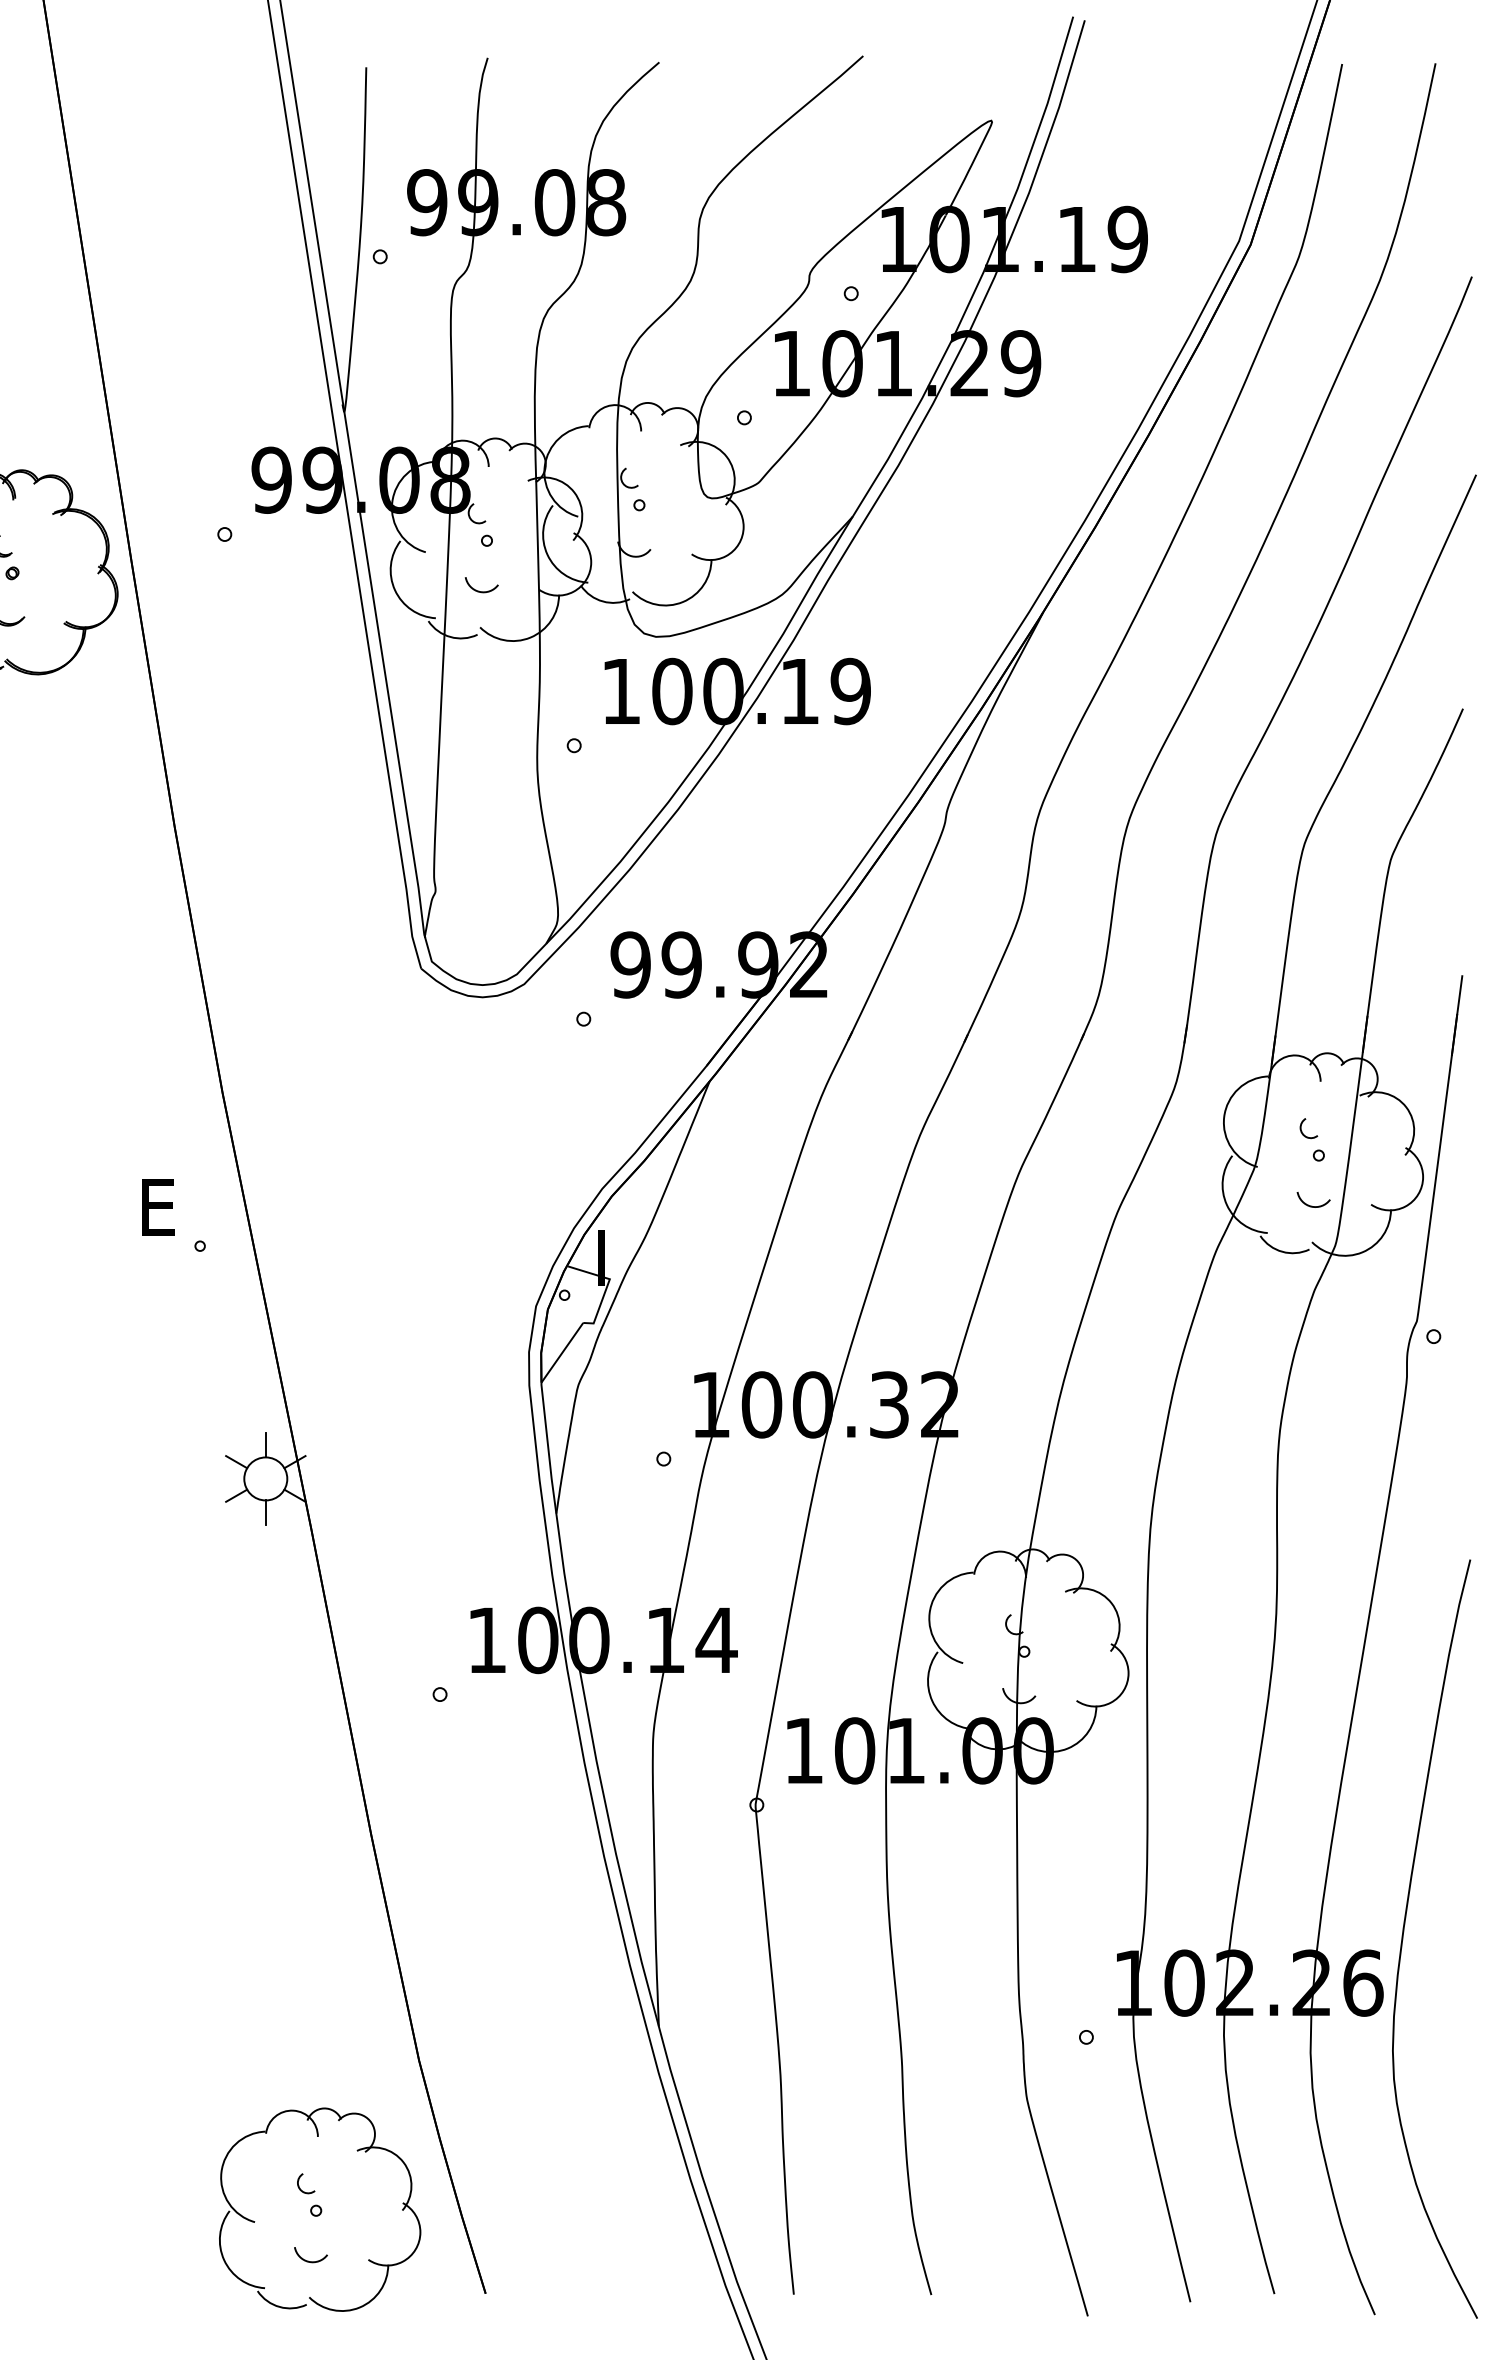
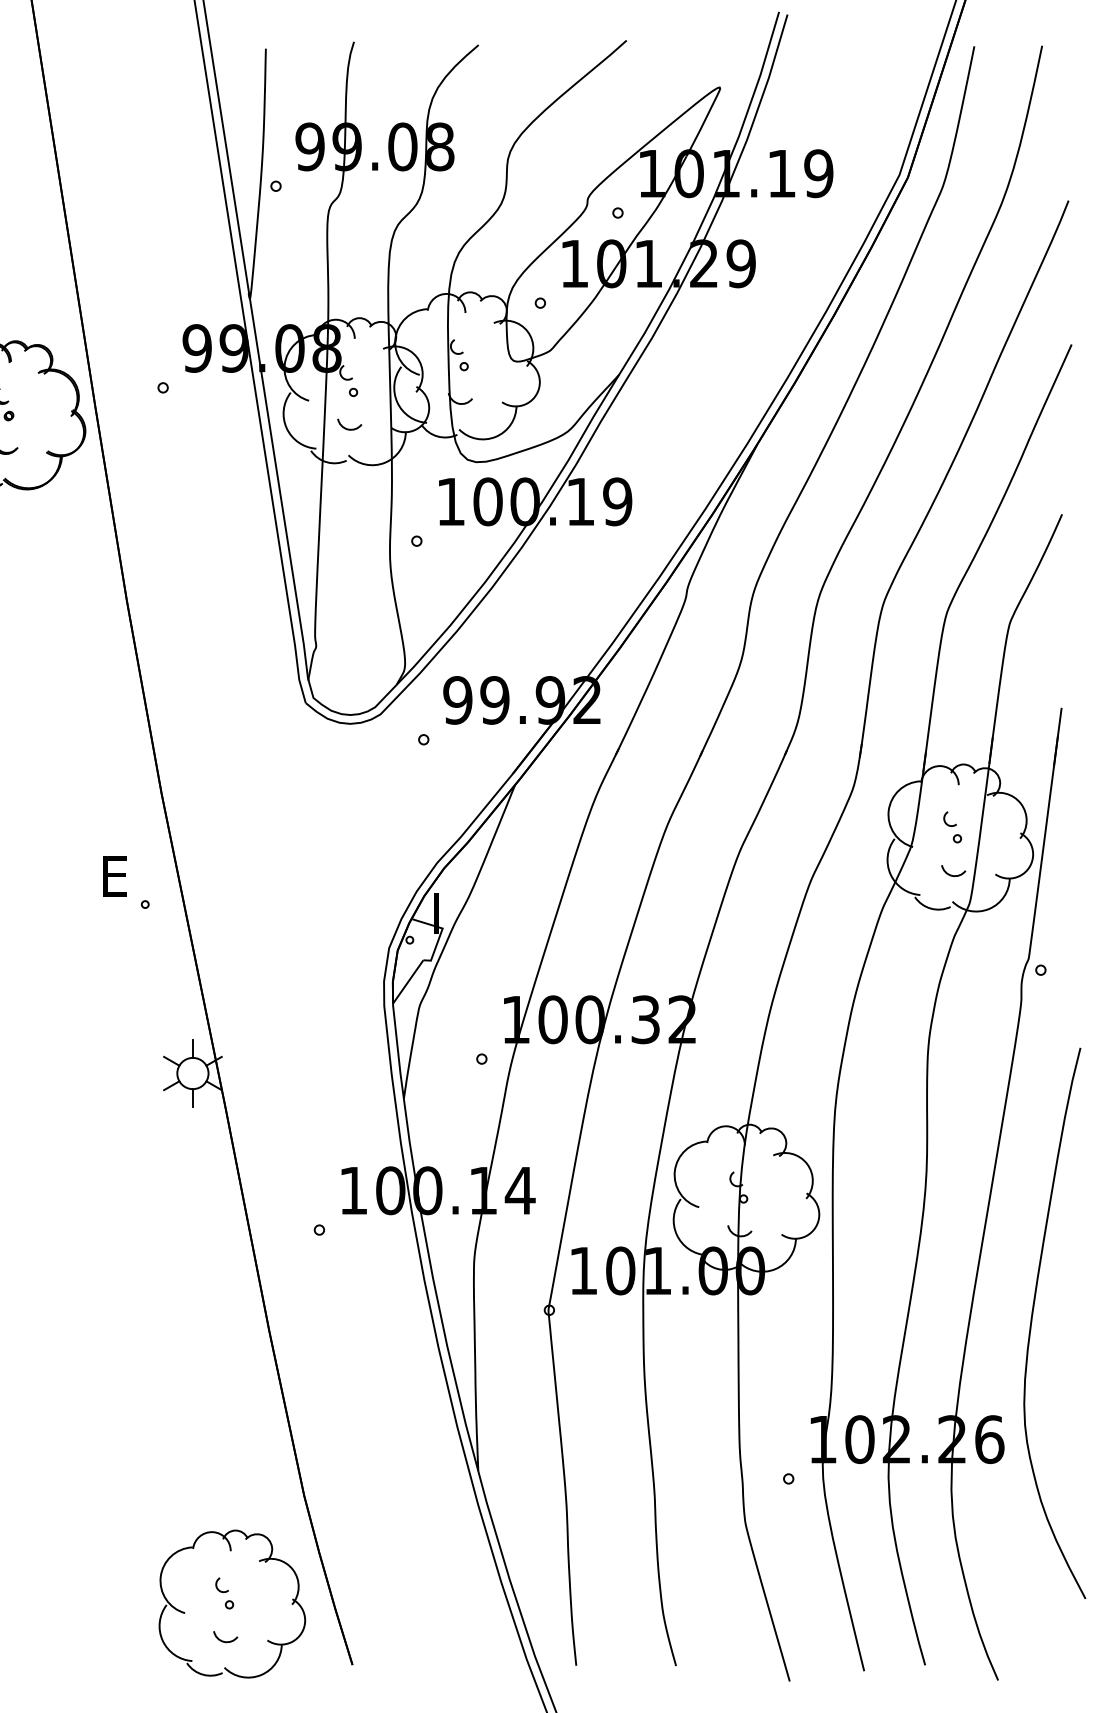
curve: (1404, 1932) -> (1032, 1318), moved

